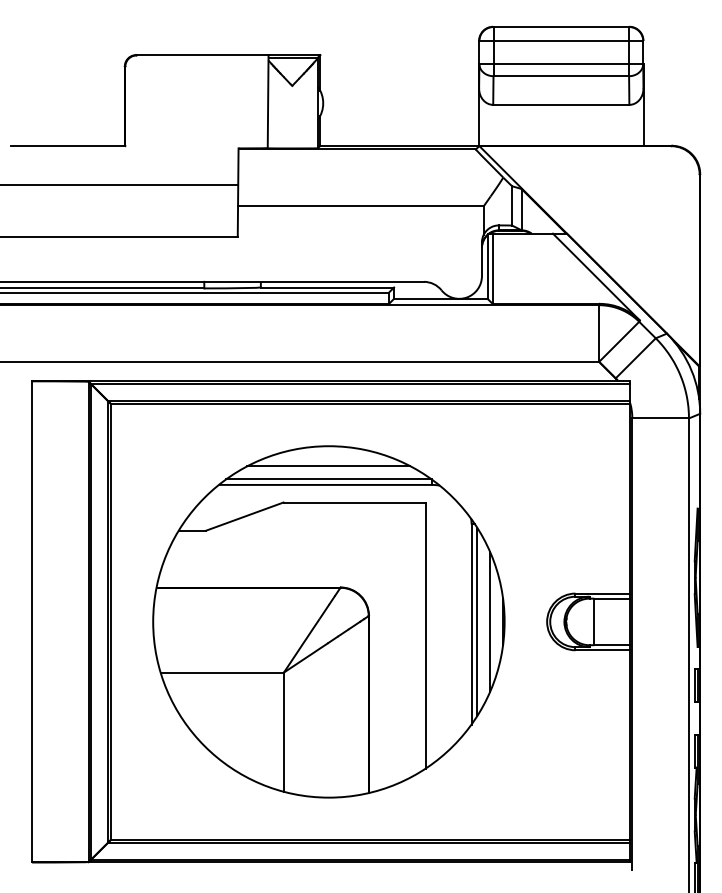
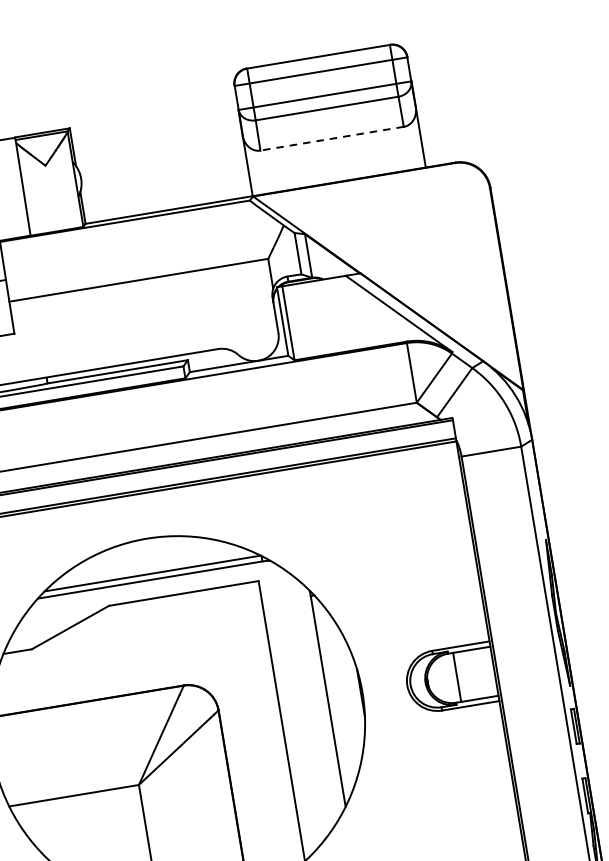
line: (560, 104) -> (331, 138), solid -> dashed
line: (328, 466) -> (150, 560), removed
line: (477, 621) -> (333, 697), removed
line: (490, 621) -> (347, 695), removed

